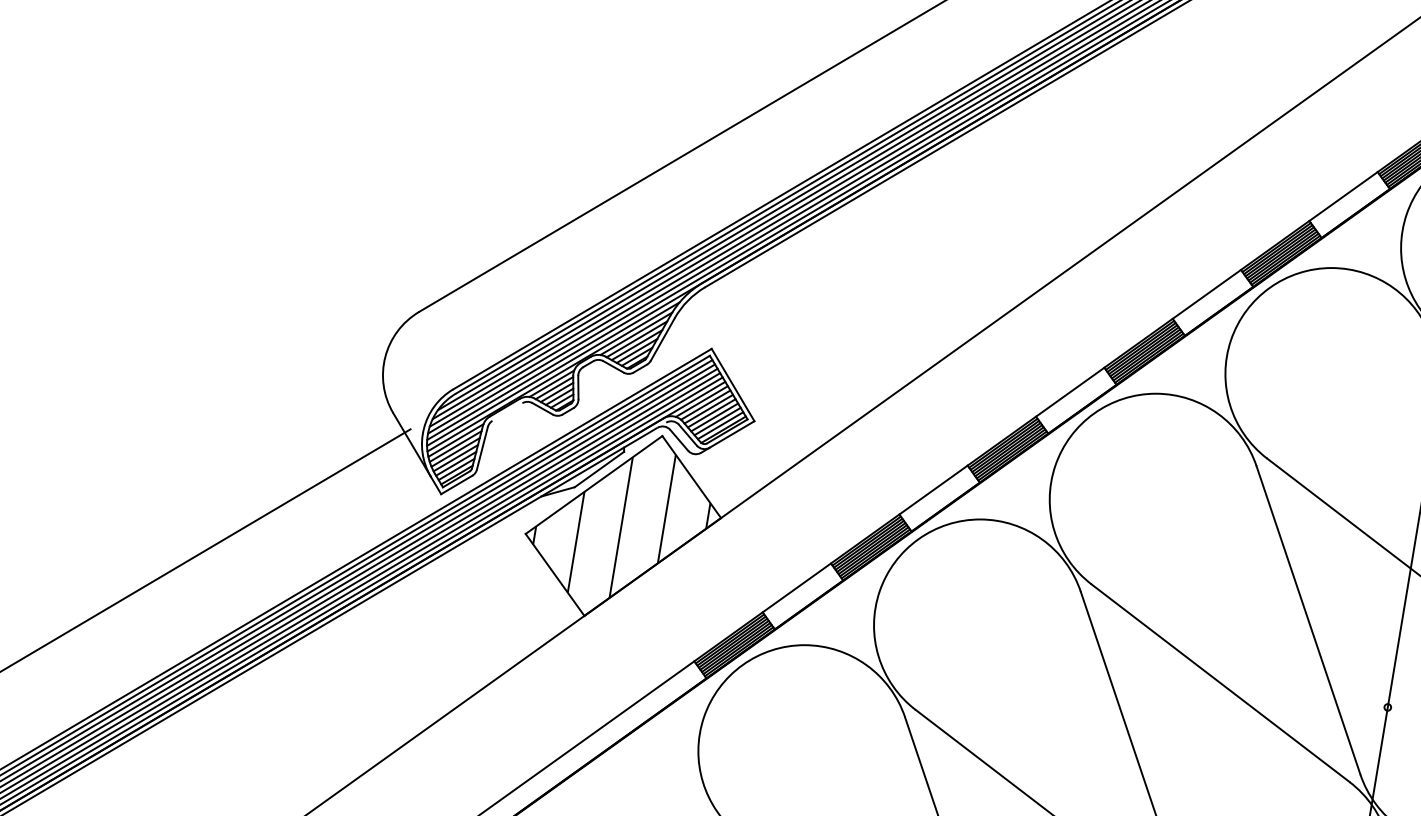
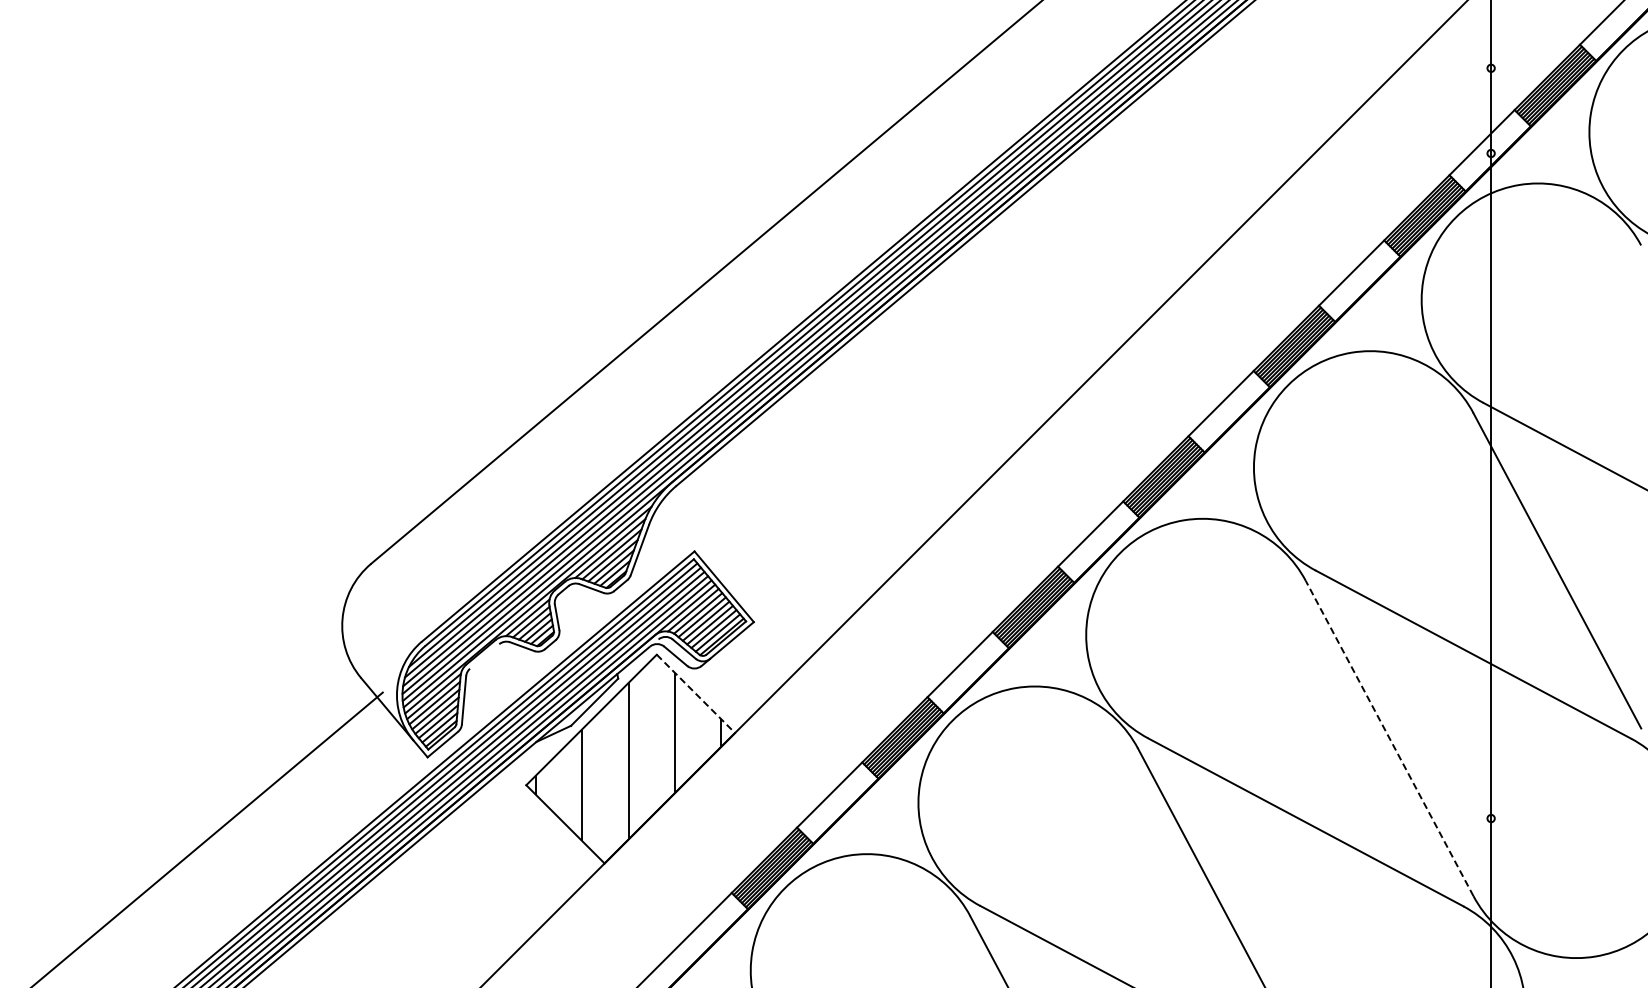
line: (692, 477) -> (696, 694), solid -> dashed
line: (1308, 620) -> (1389, 738), solid -> dashed

